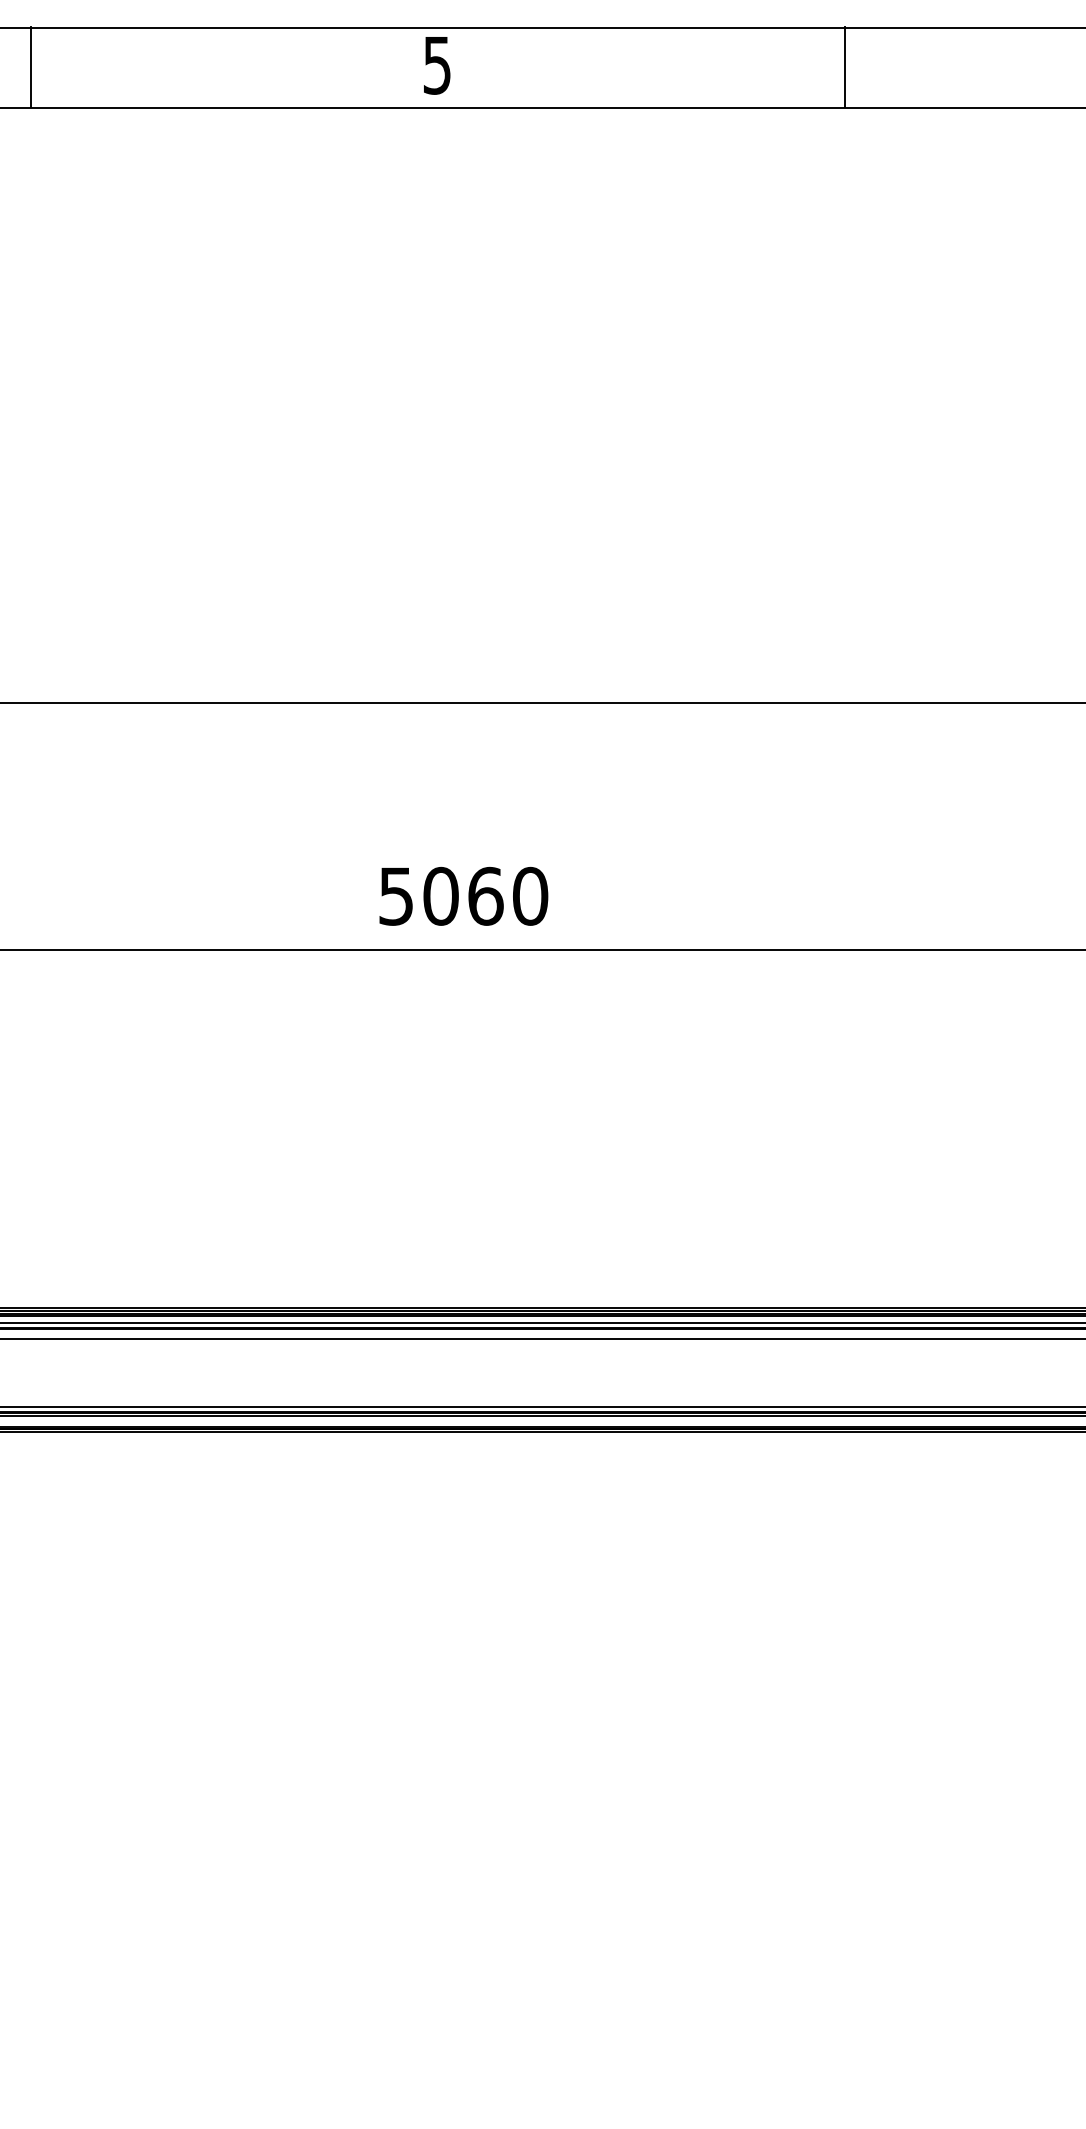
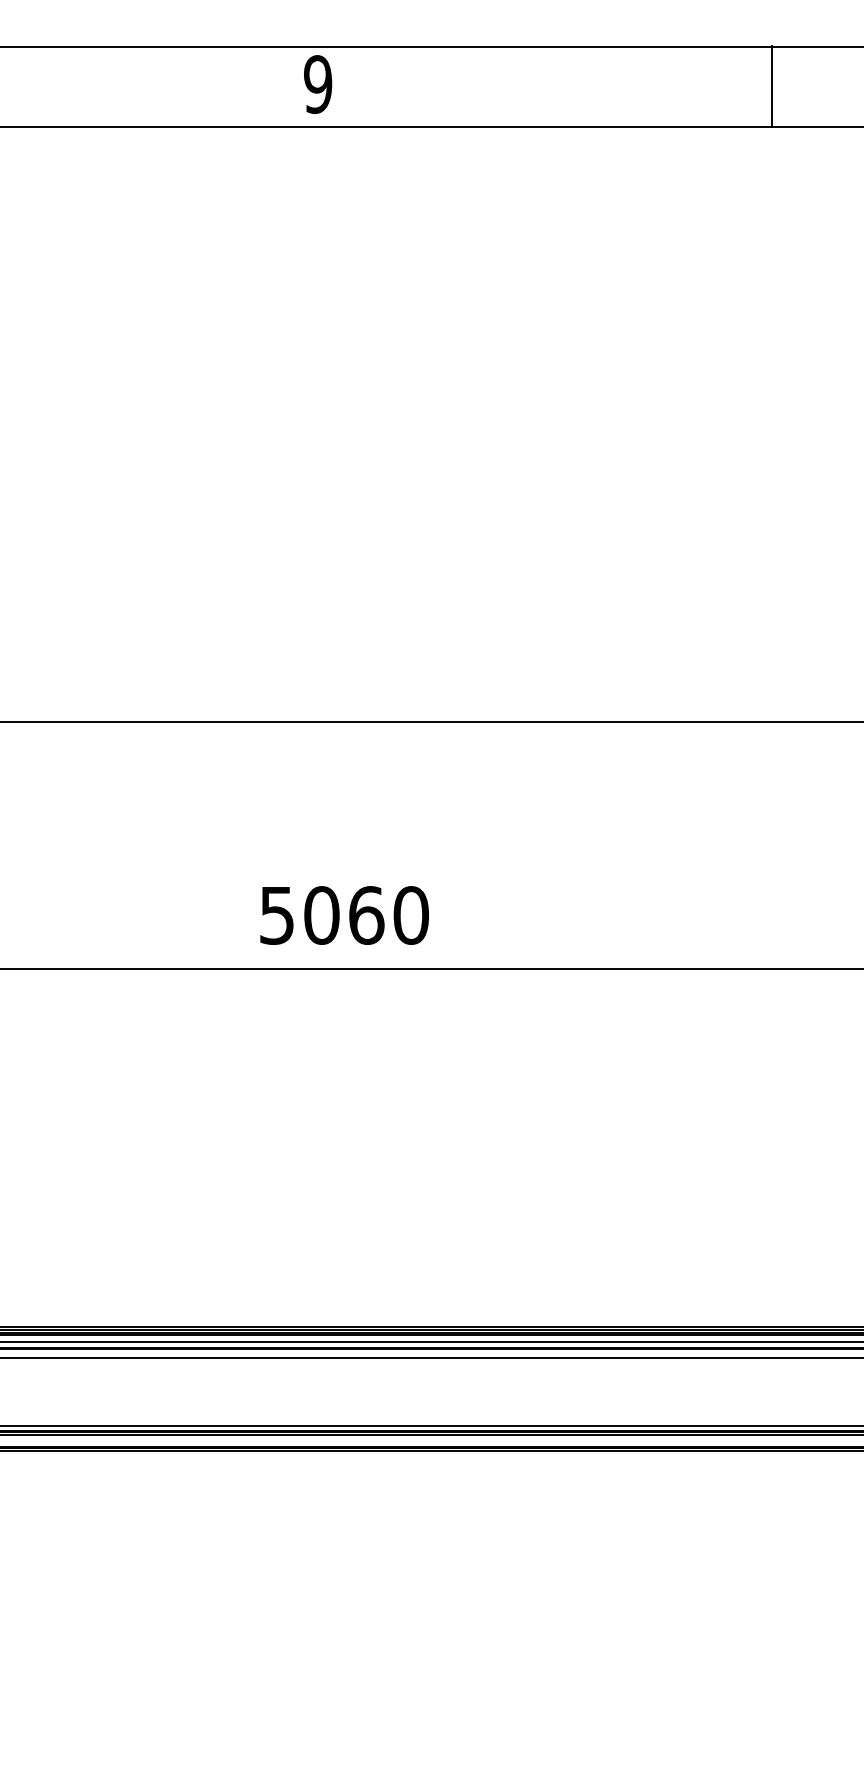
text: (437, 65) -> (318, 84), 5 -> 9
line: (844, 66) -> (771, 85), moved

